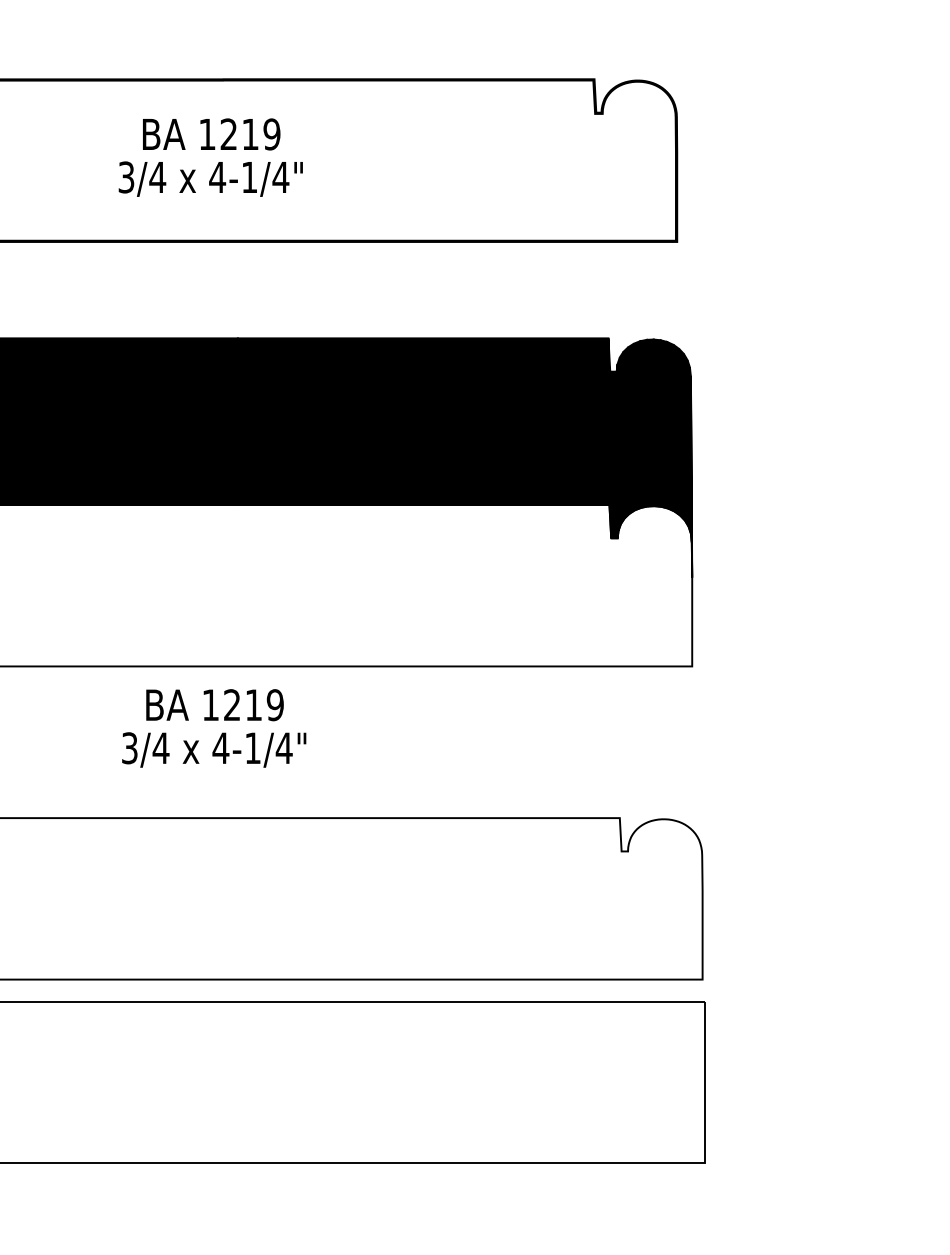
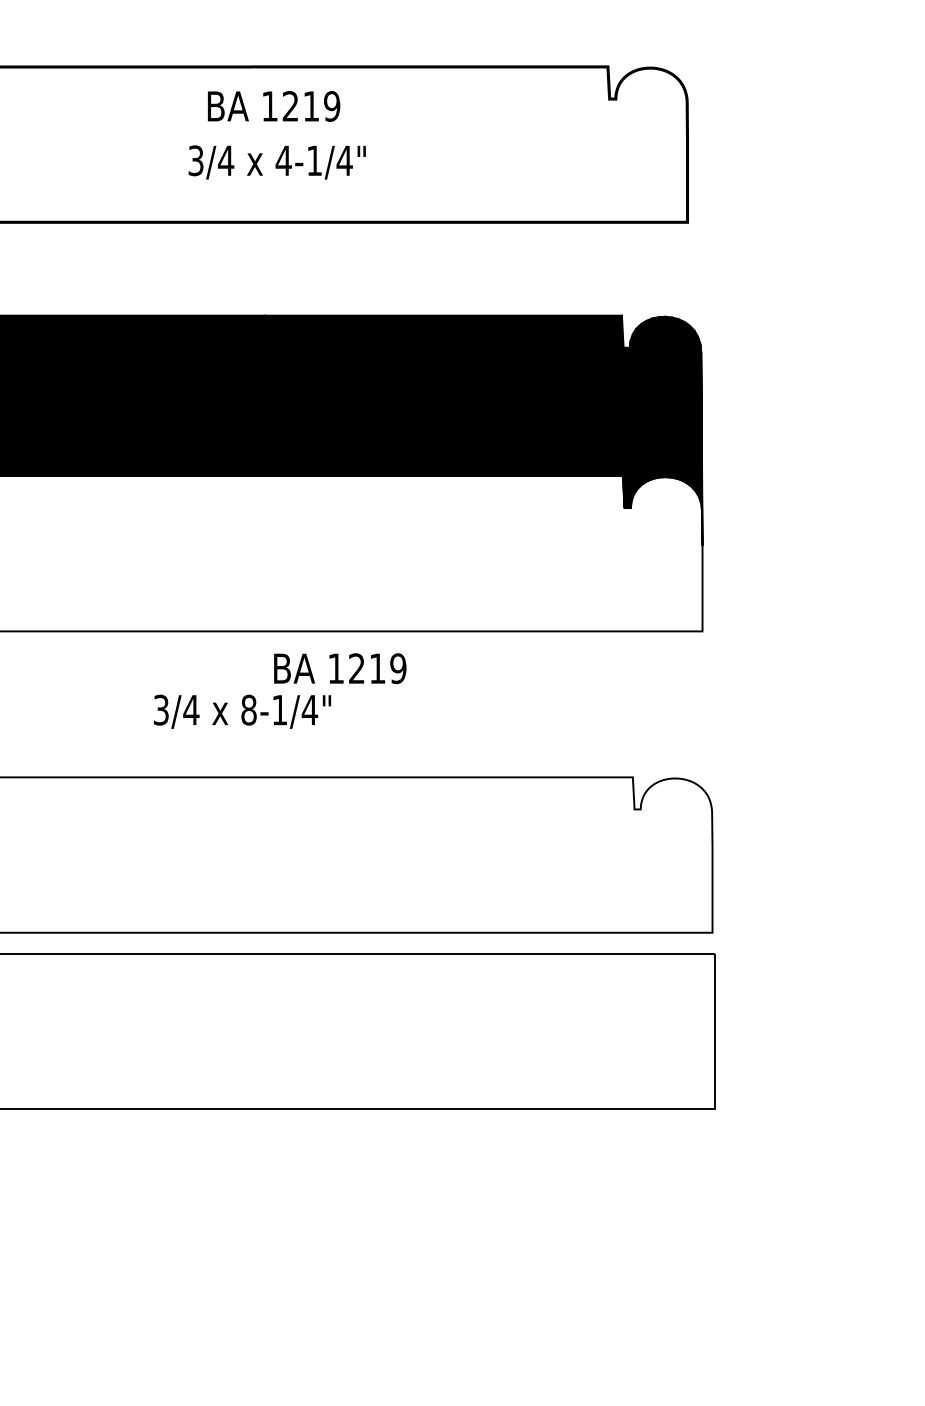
text: (212, 134) -> (274, 106), moved
text: (210, 179) -> (276, 162), moved
text: (215, 704) -> (340, 668), moved
text: (220, 747) -> (248, 709), 4-1/4" -> 8-1/4"

